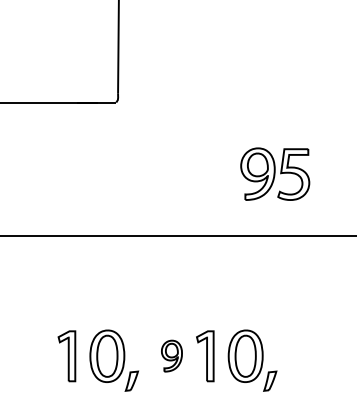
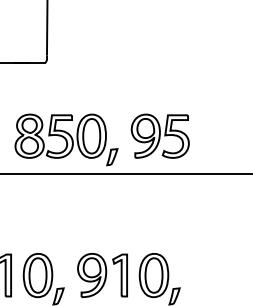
part: (275, 173) -> (160, 135), moved
part: (141, 194) -> (66, 139), added
part: (171, 355) -> (91, 274), size x1.67

